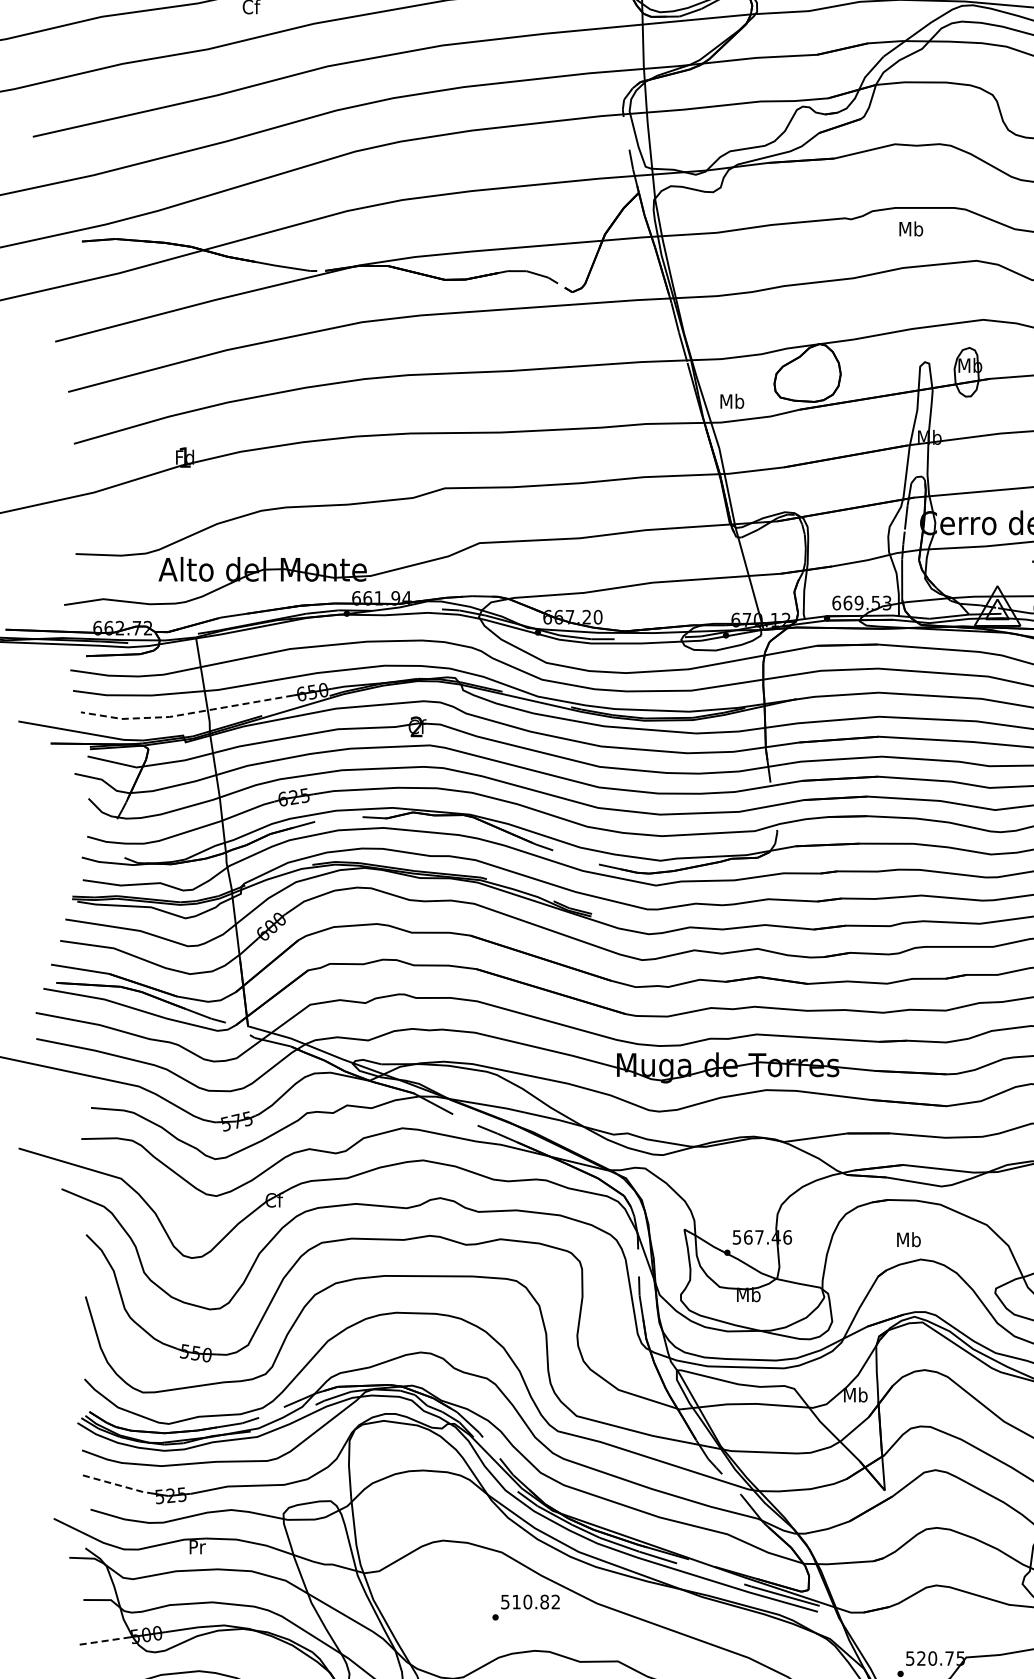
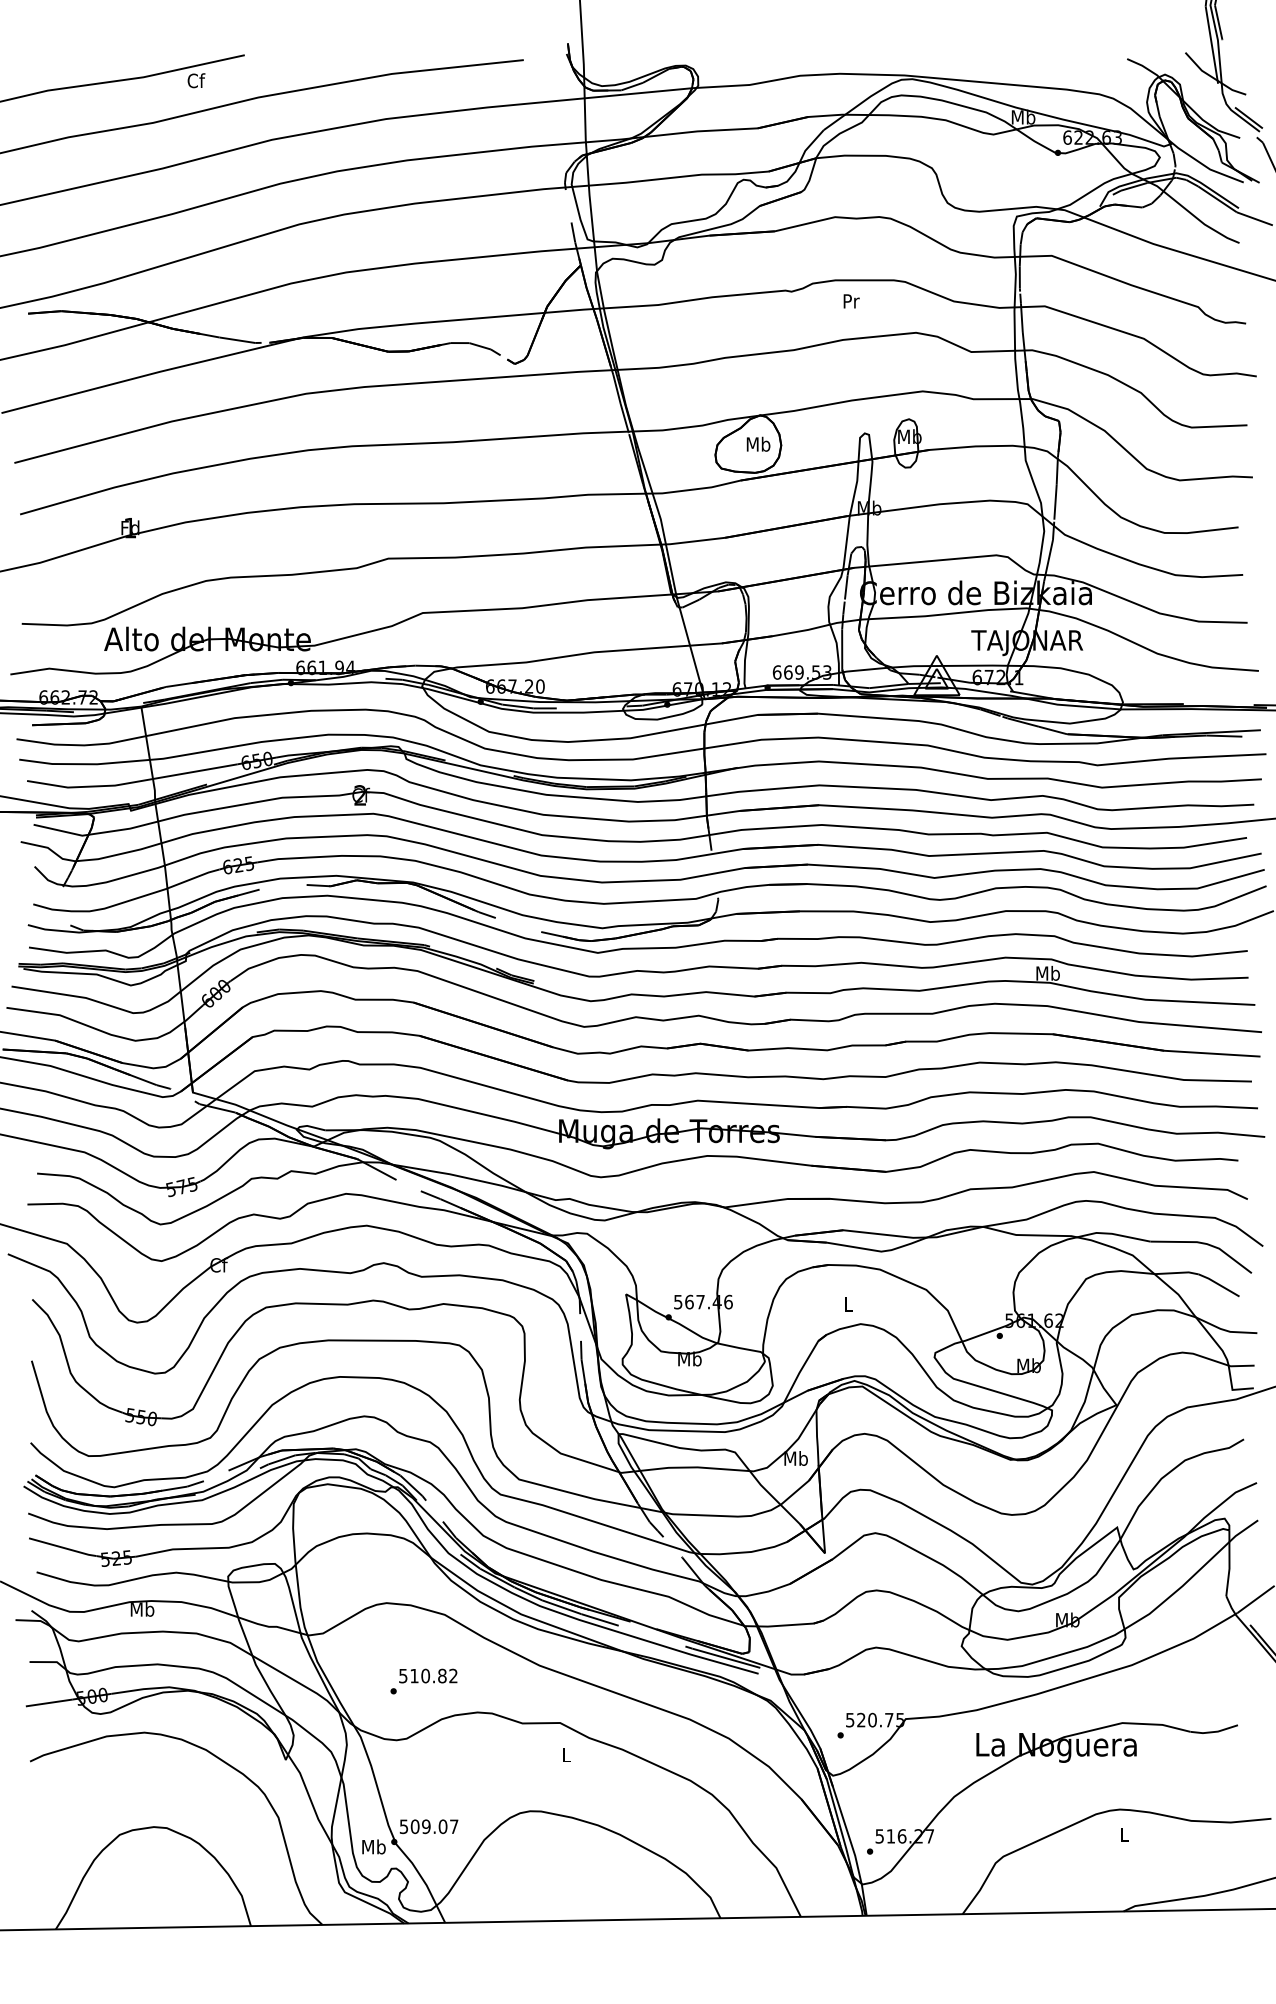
text: (910, 228) -> (850, 300), Mb -> Pr
text: (732, 400) -> (758, 443), moved
line: (185, 713) -> (130, 782), dashed -> solid
text: (908, 1238) -> (848, 1303), Mb -> L
line: (117, 1484) -> (63, 1547), dashed -> solid
text: (197, 1547) -> (142, 1609), Pr -> Mb
text: (525, 1607) -> (423, 1681), moved
line: (103, 1640) -> (49, 1702), dashed -> solid

